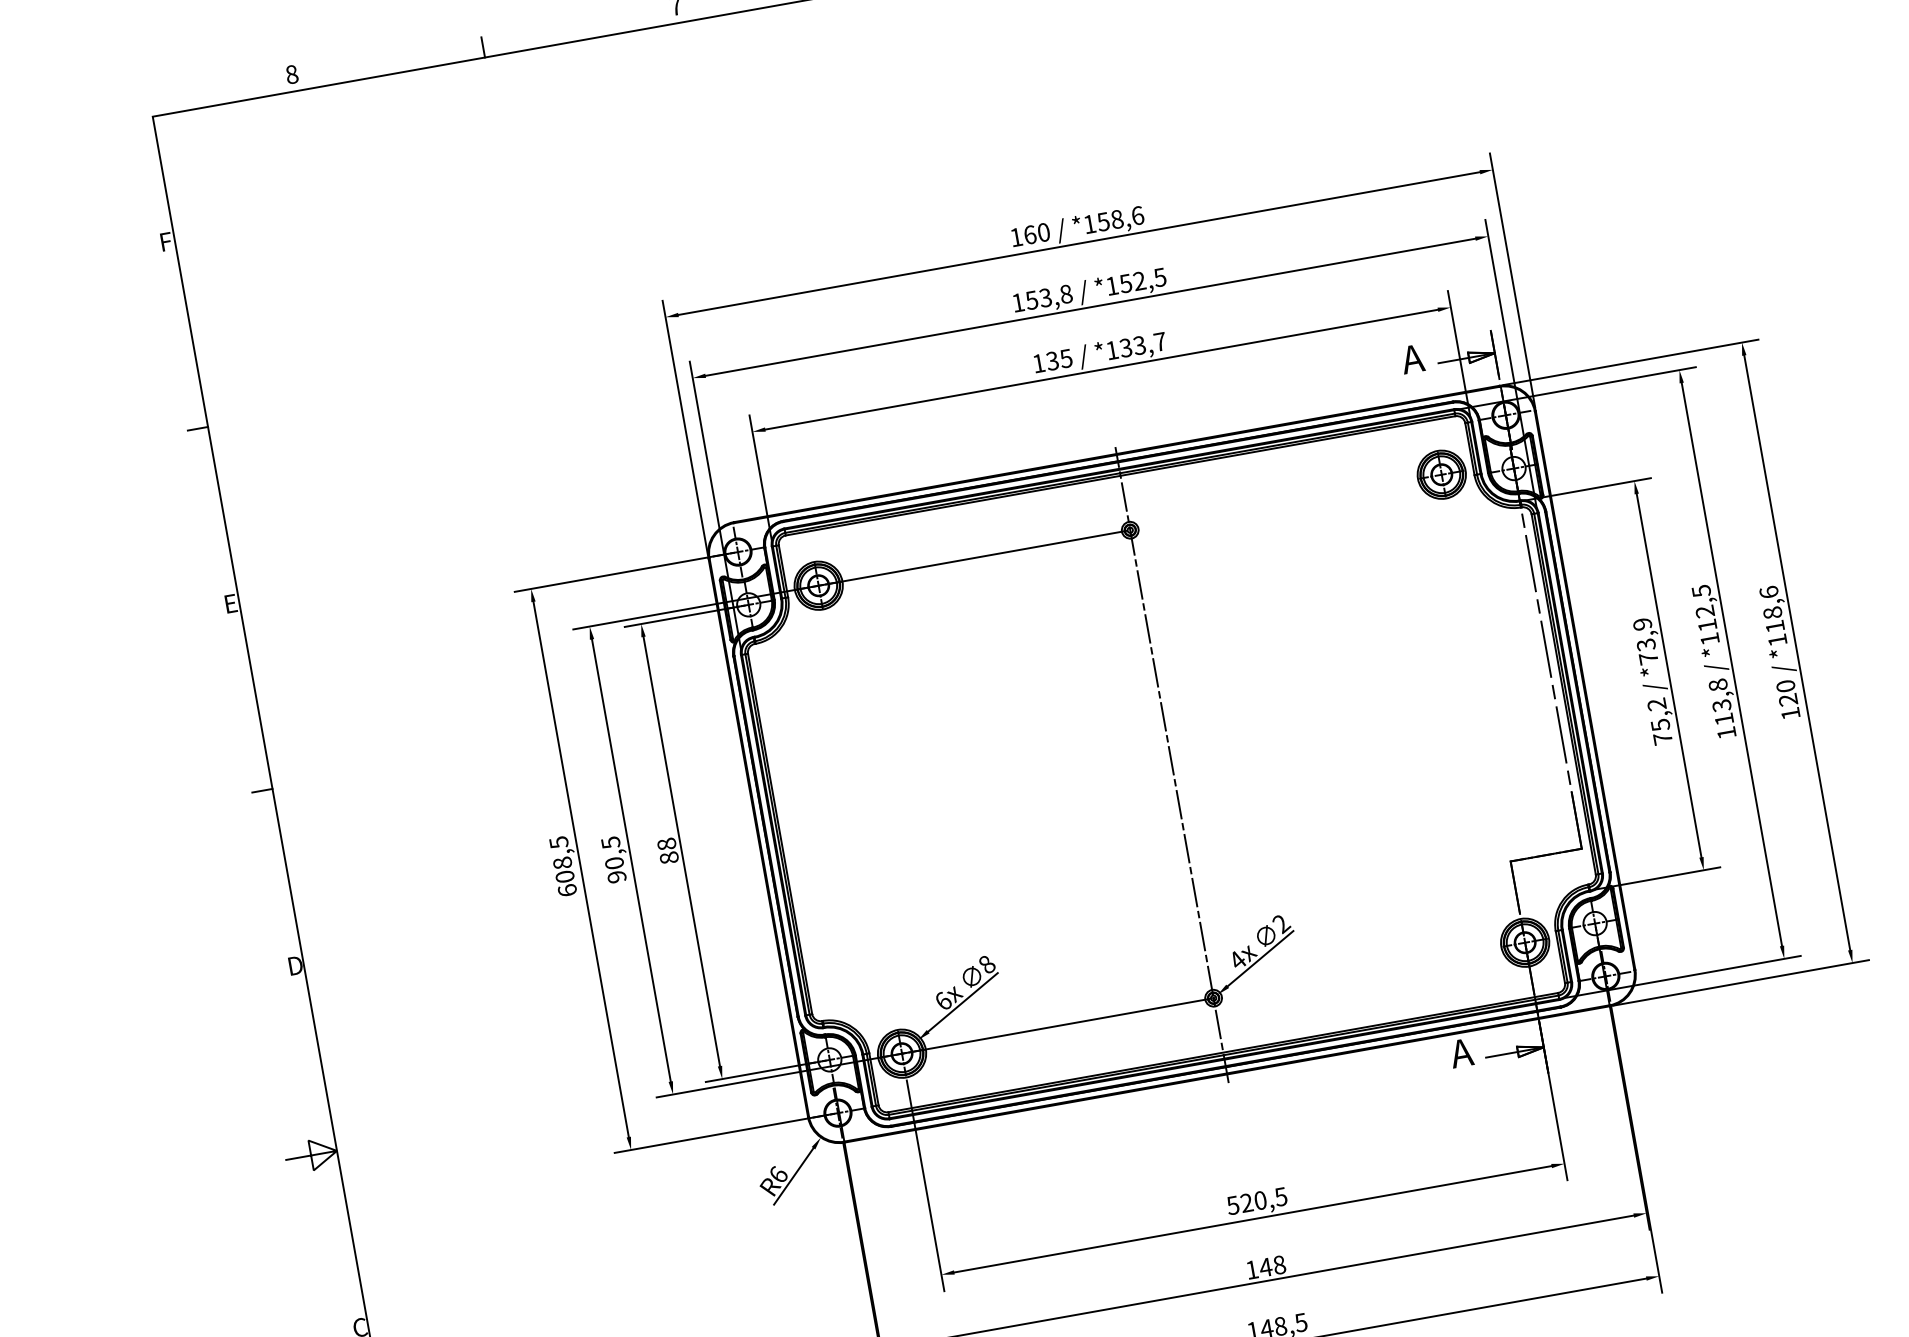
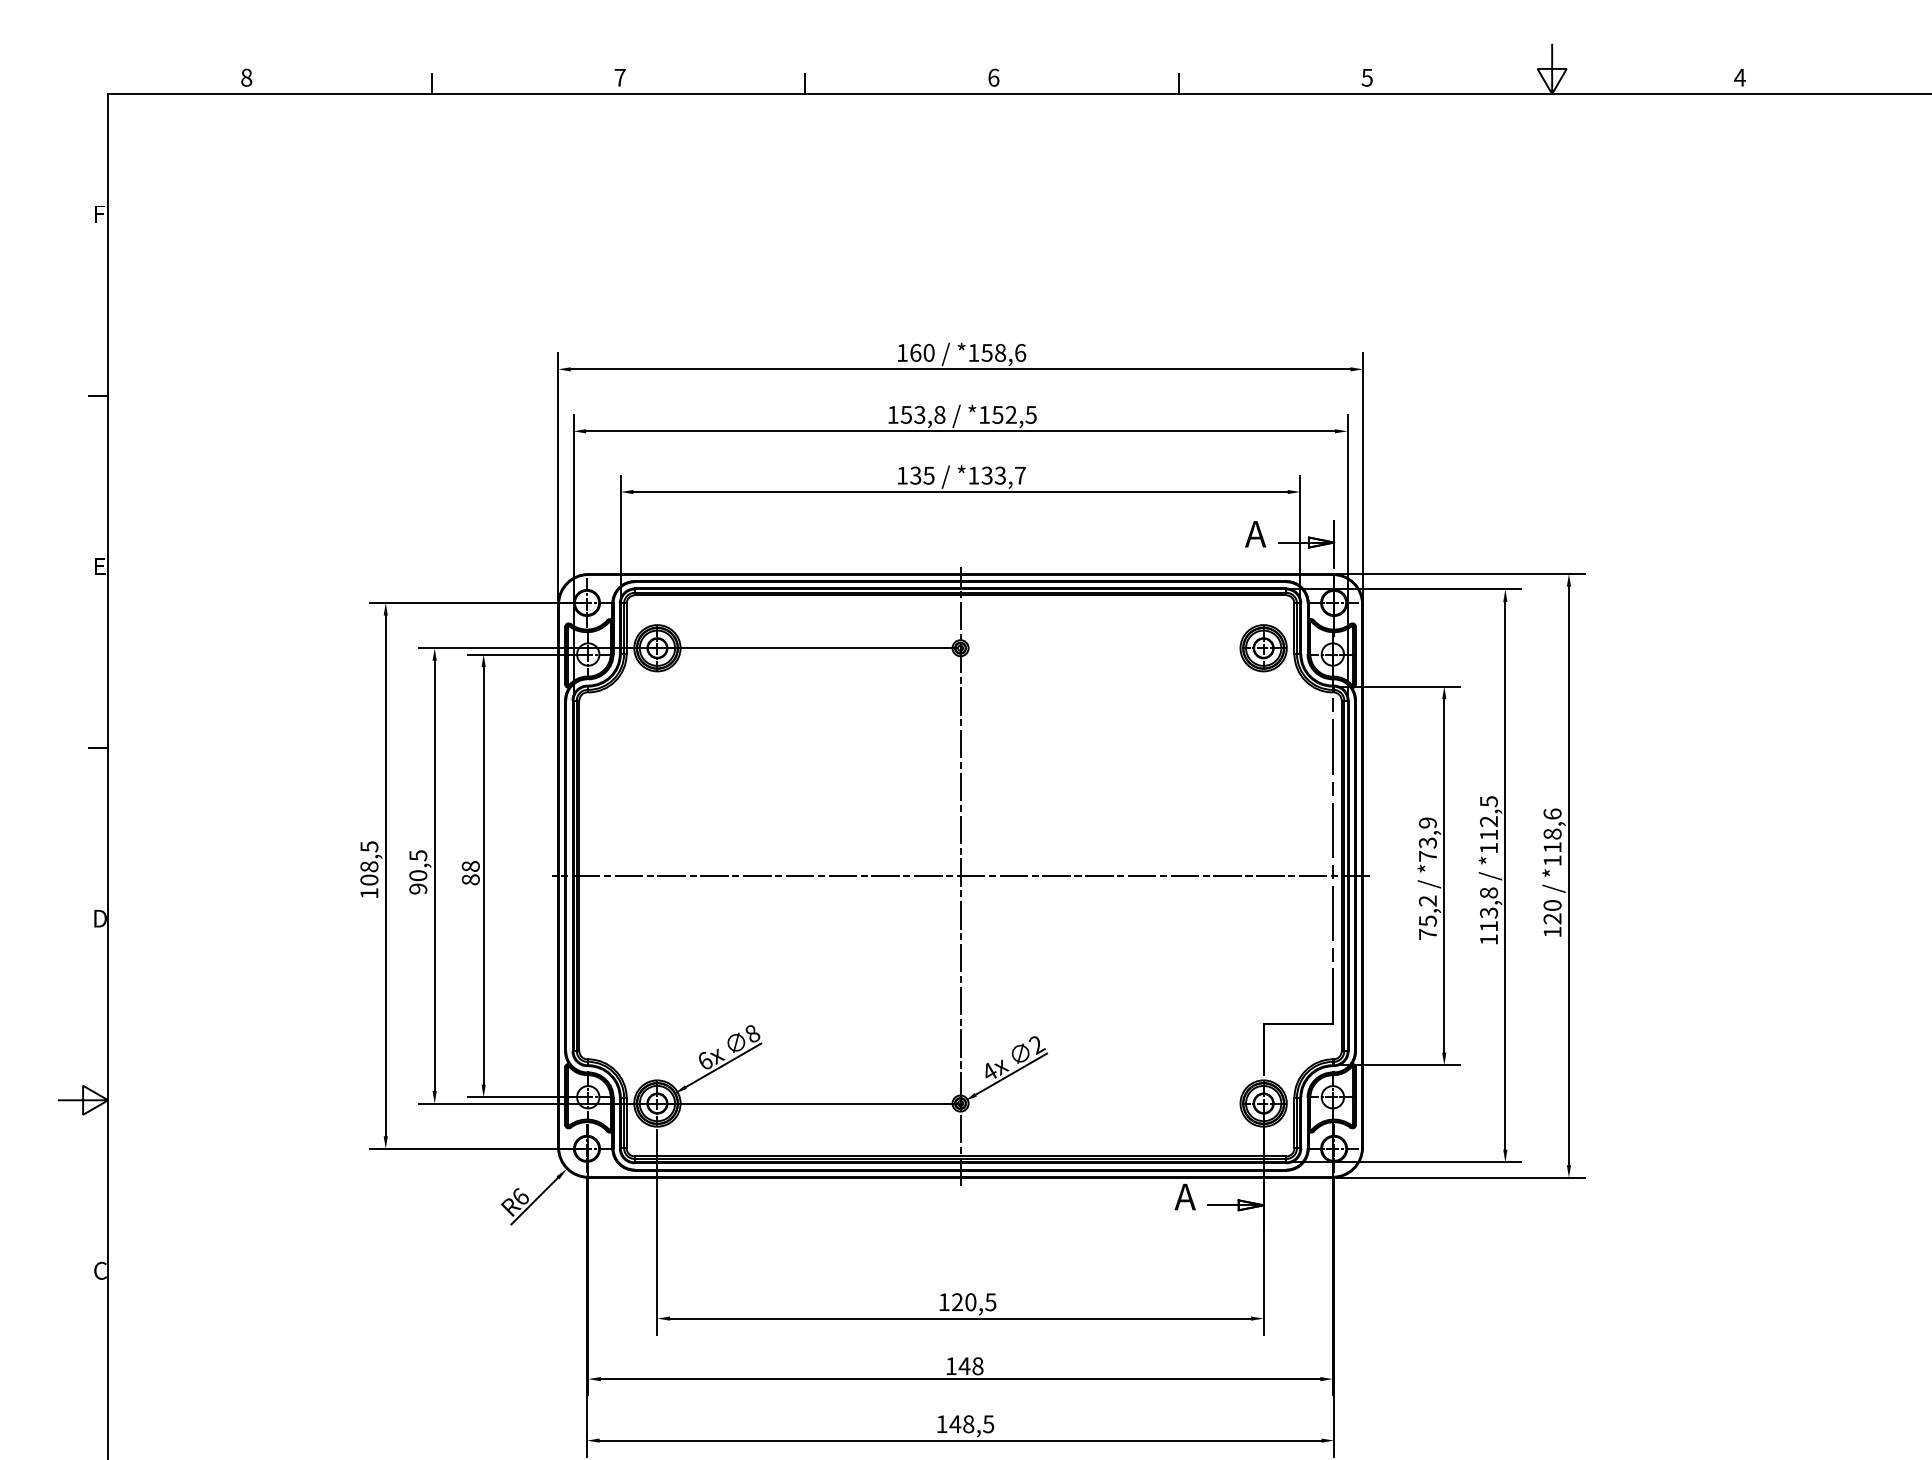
line: (1171, 763) -> (960, 875), added
text: (567, 889) -> (369, 892), 608,5 -> 108,5
text: (1232, 1205) -> (943, 1302), 520,5 -> 120,5

